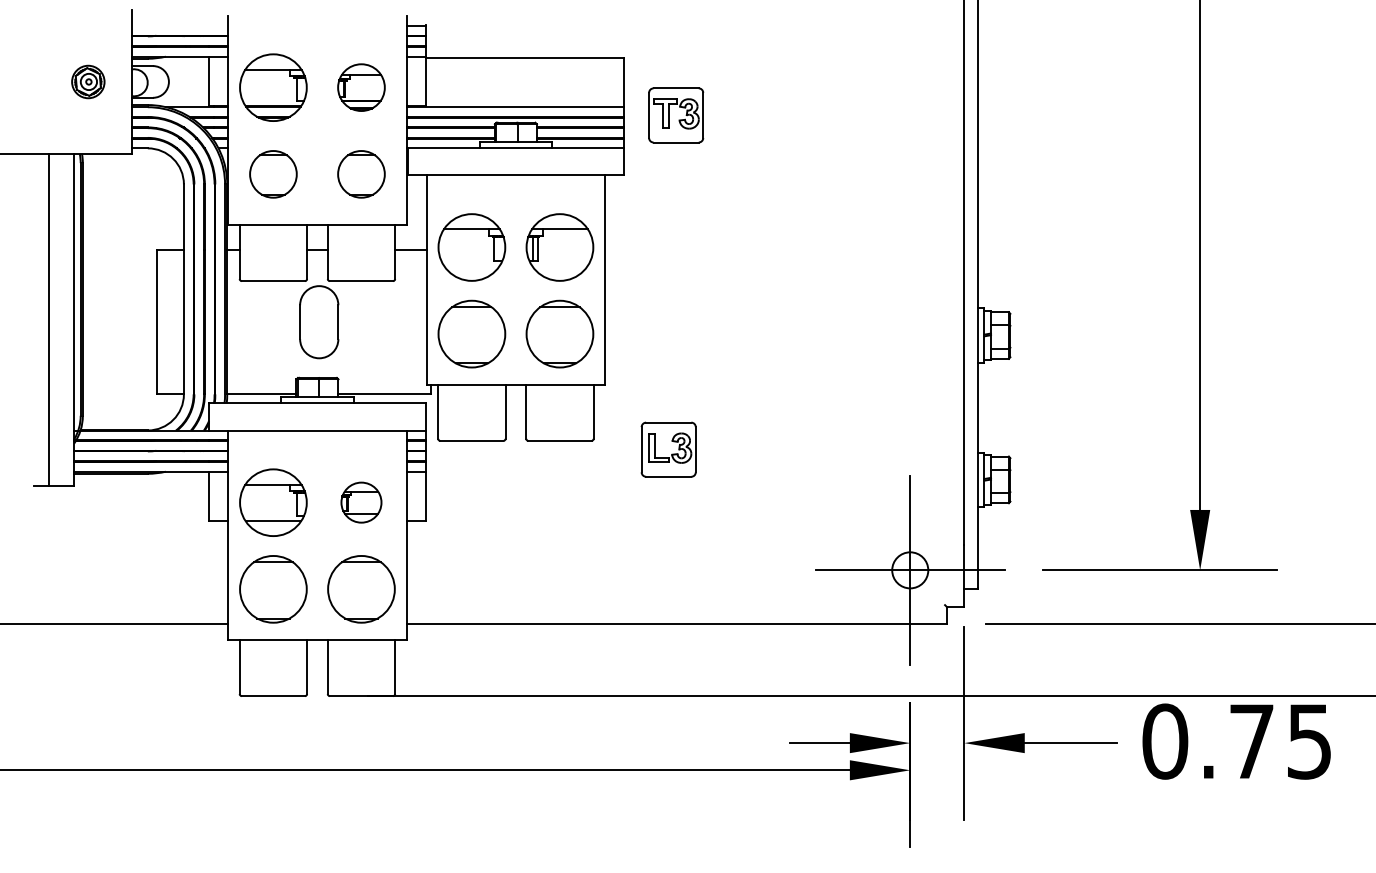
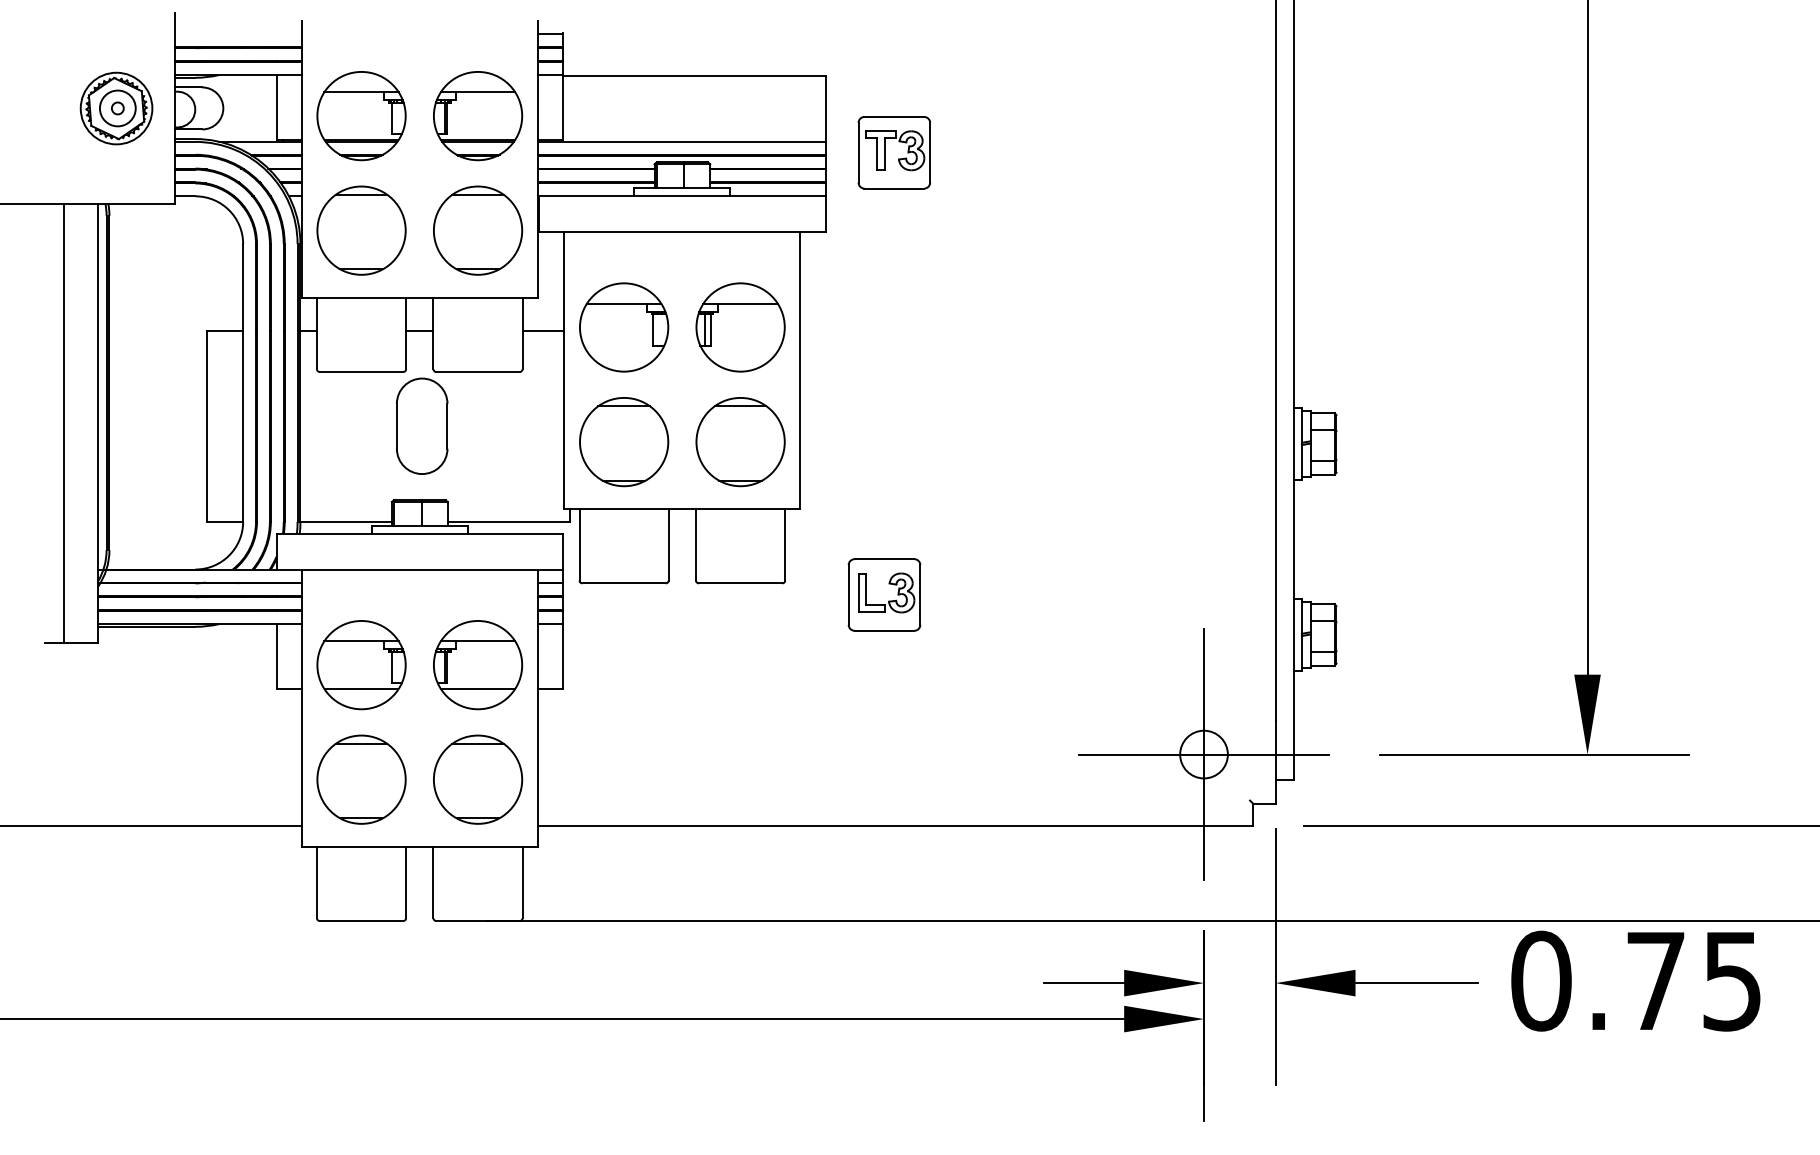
part: (88, 81) -> (116, 107), size x1.67
part: (361, 87) -> (478, 115), size x1.43
part: (273, 174) -> (361, 230), size x1.43
part: (361, 174) -> (478, 230), size x1.43
part: (361, 502) -> (478, 664), size x1.67

